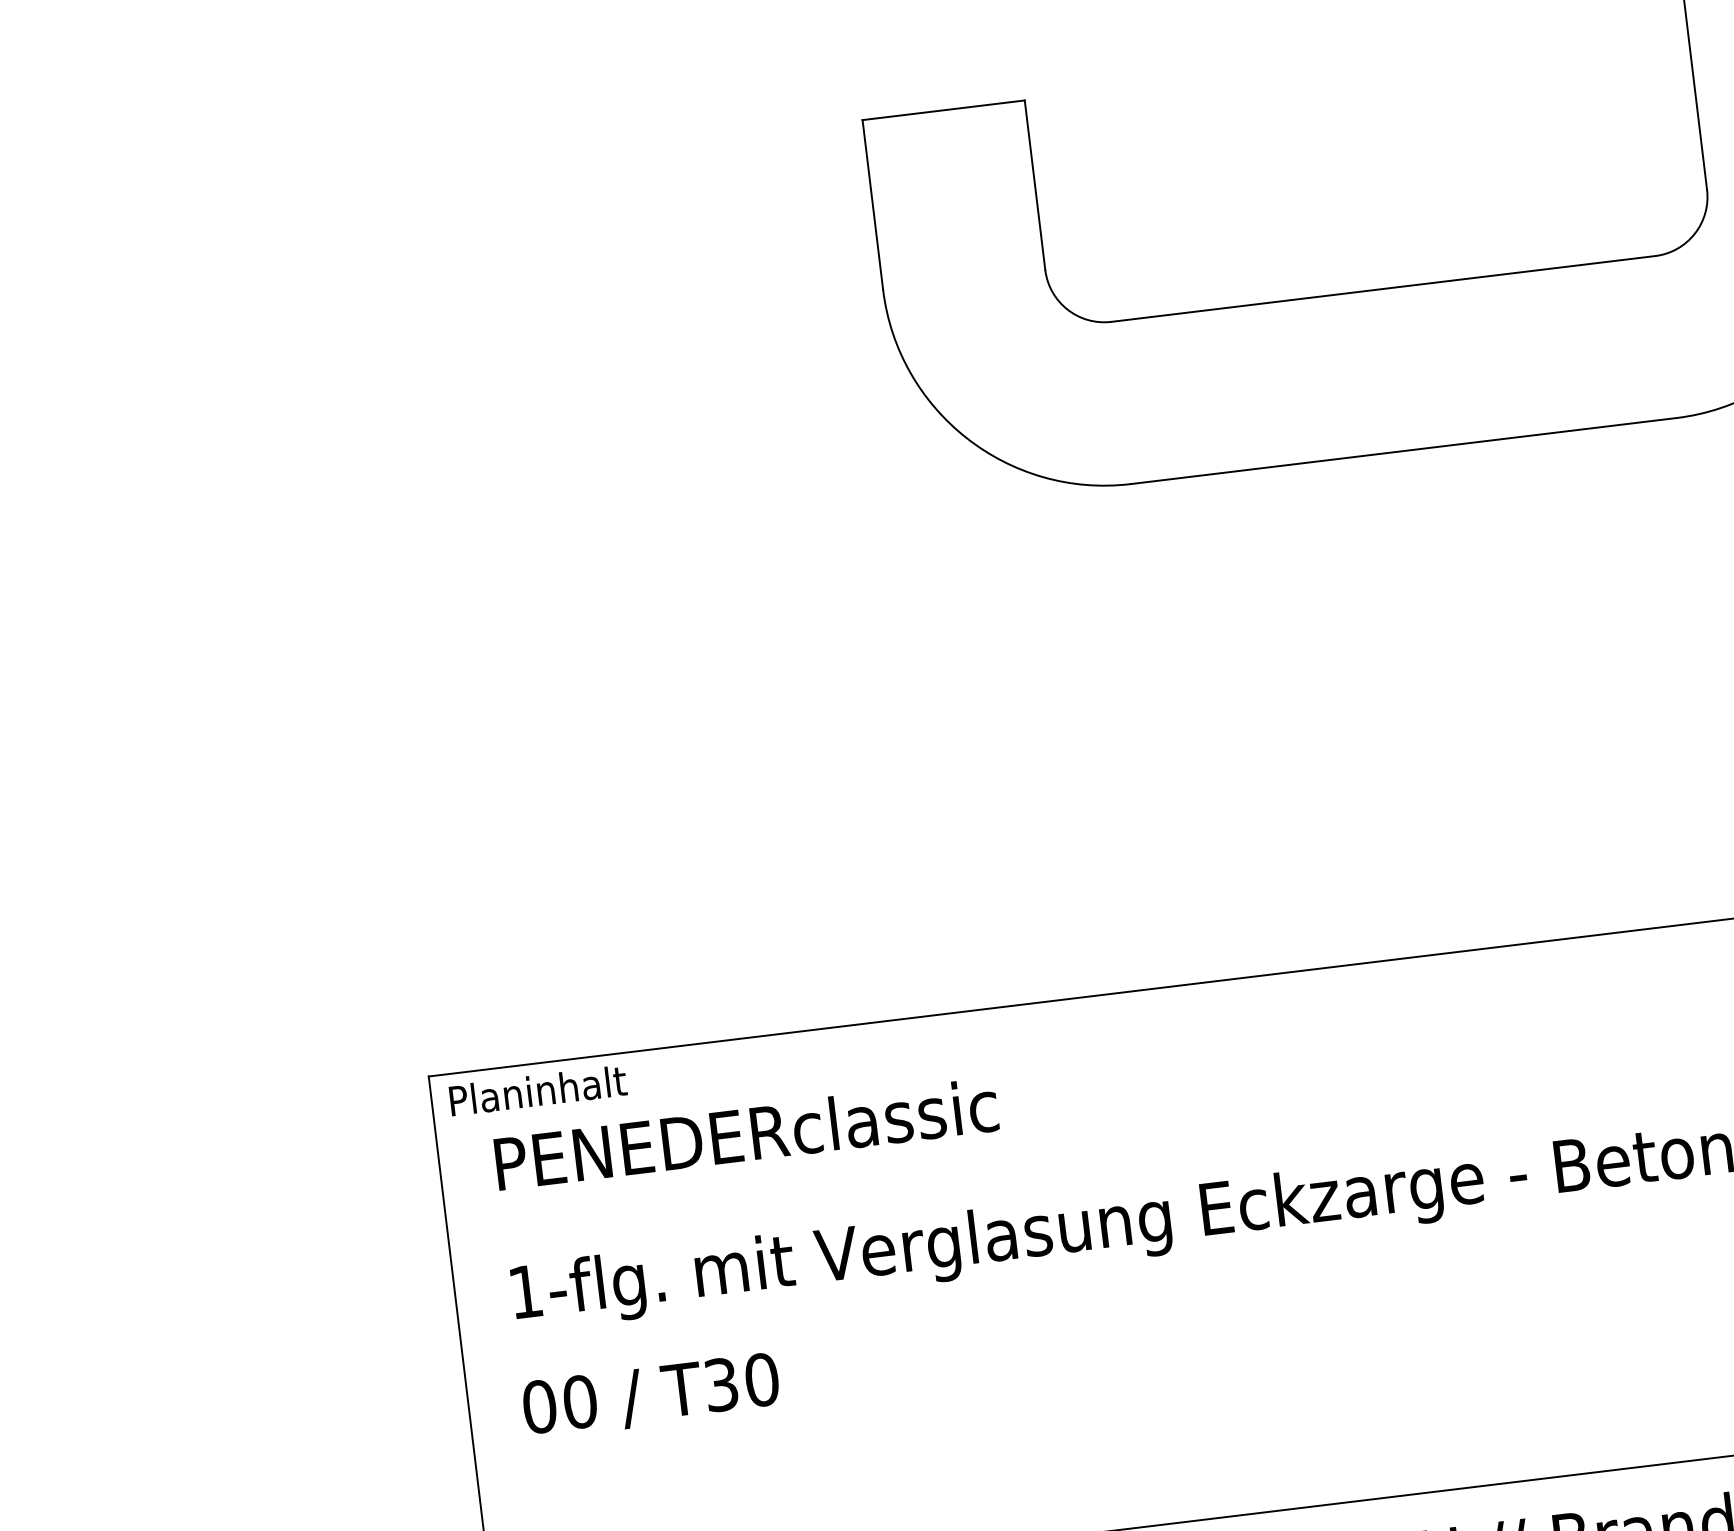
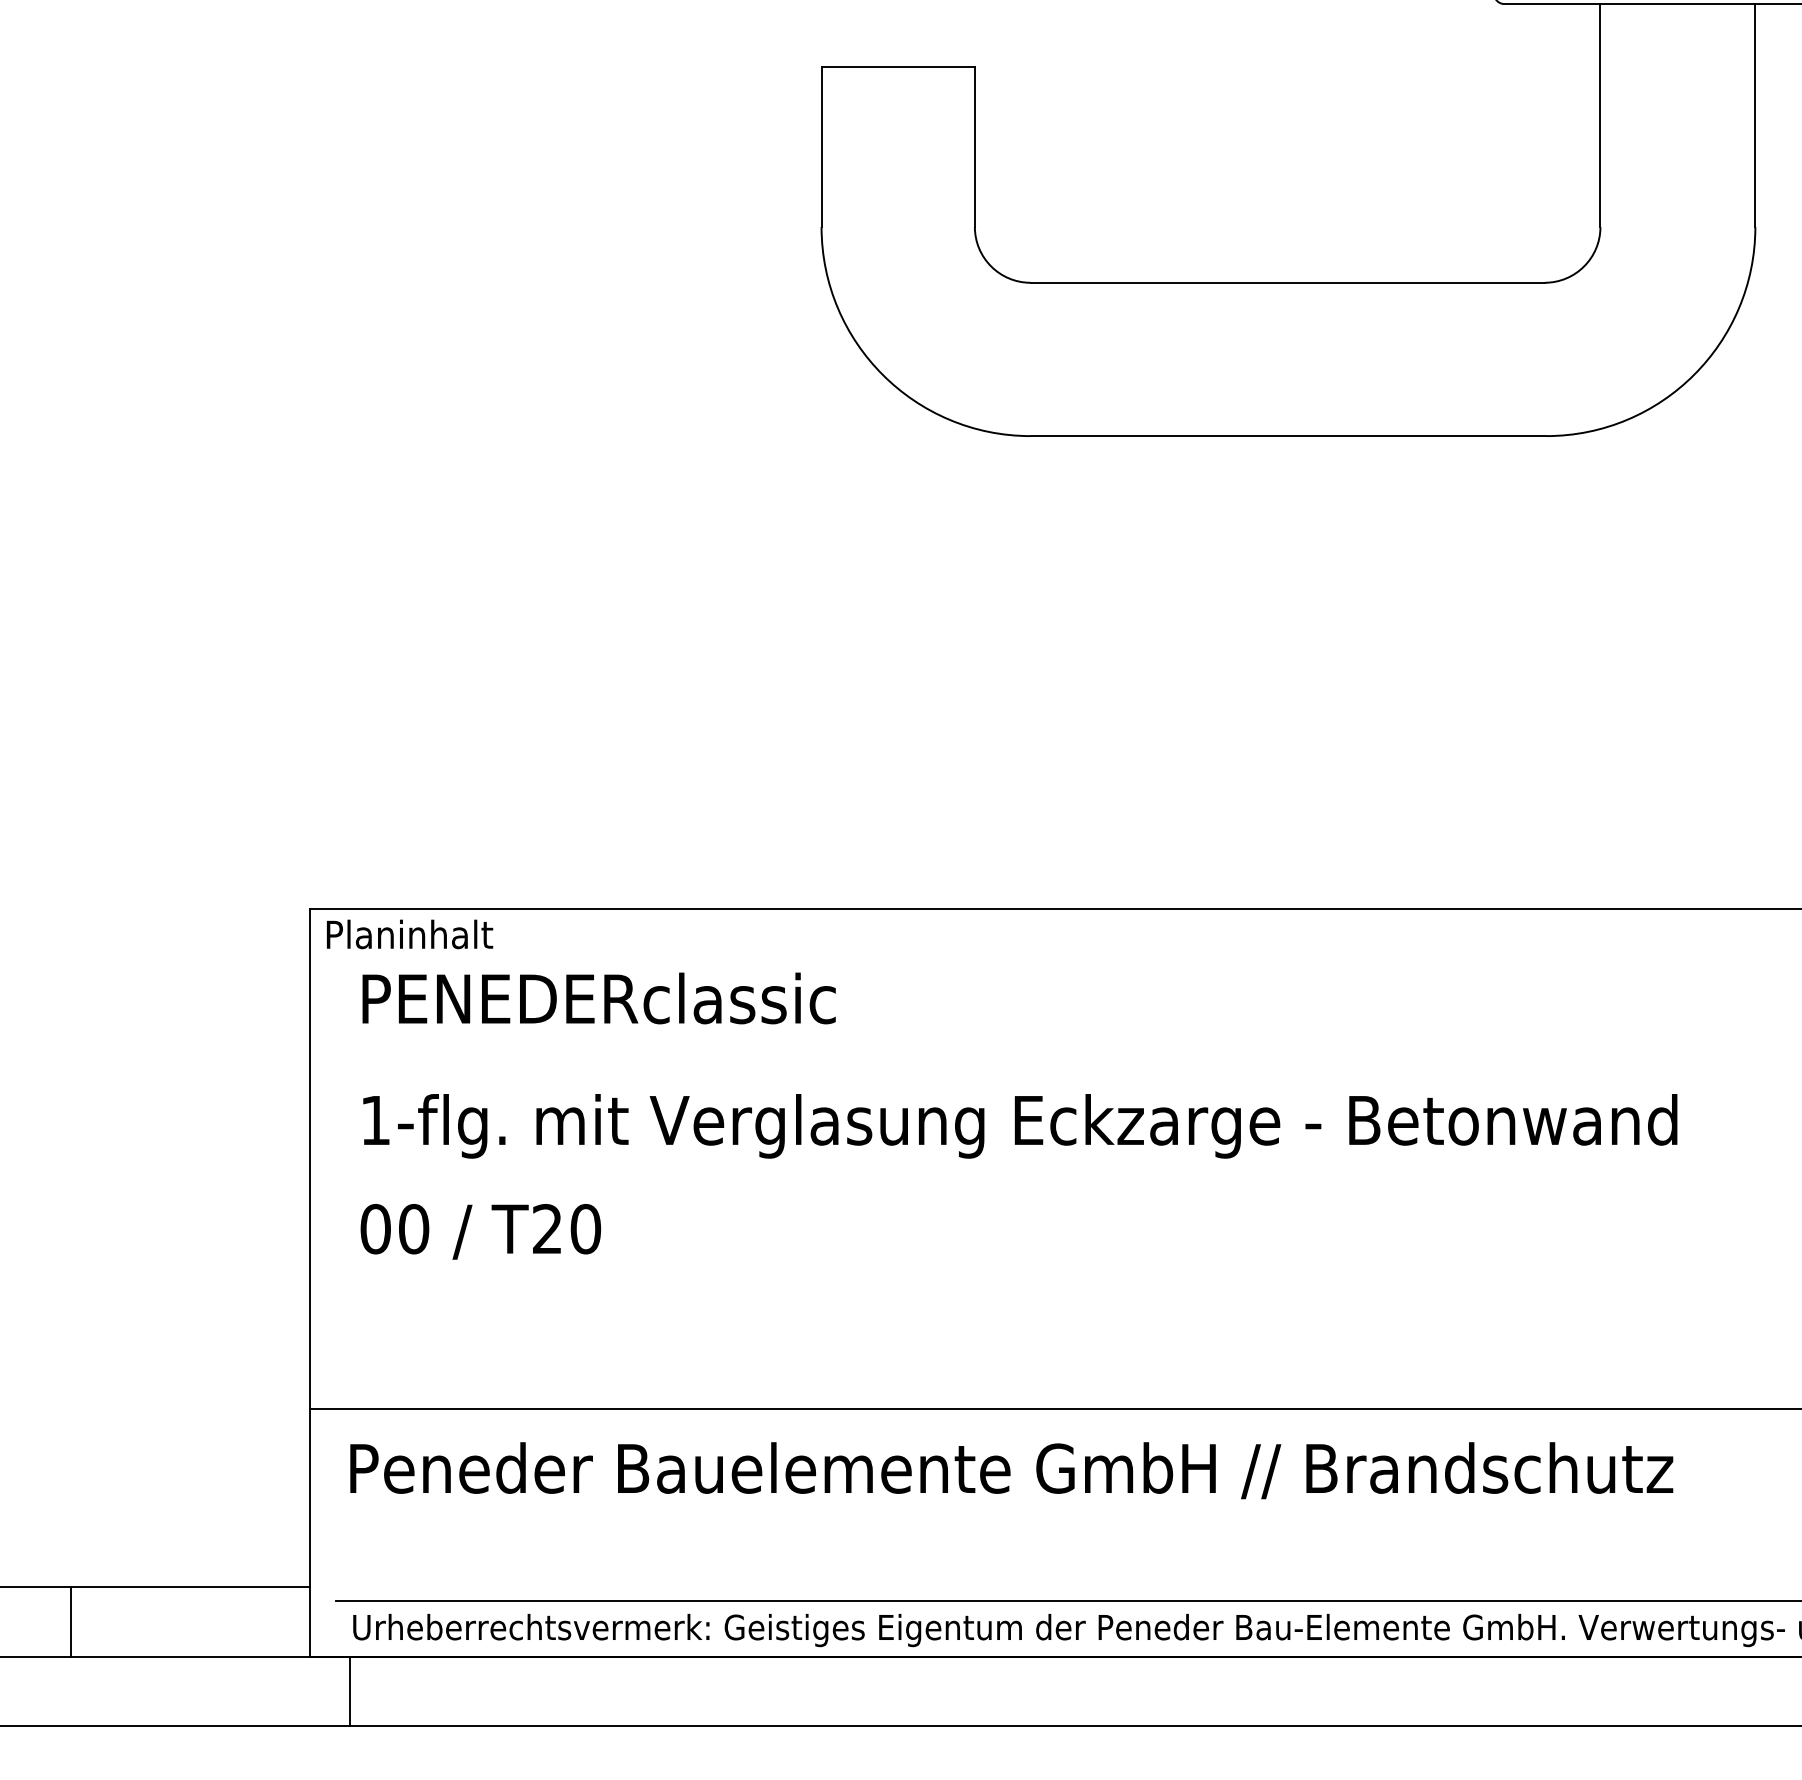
text: (721, 1385) -> (547, 1229), T30 -> T20

